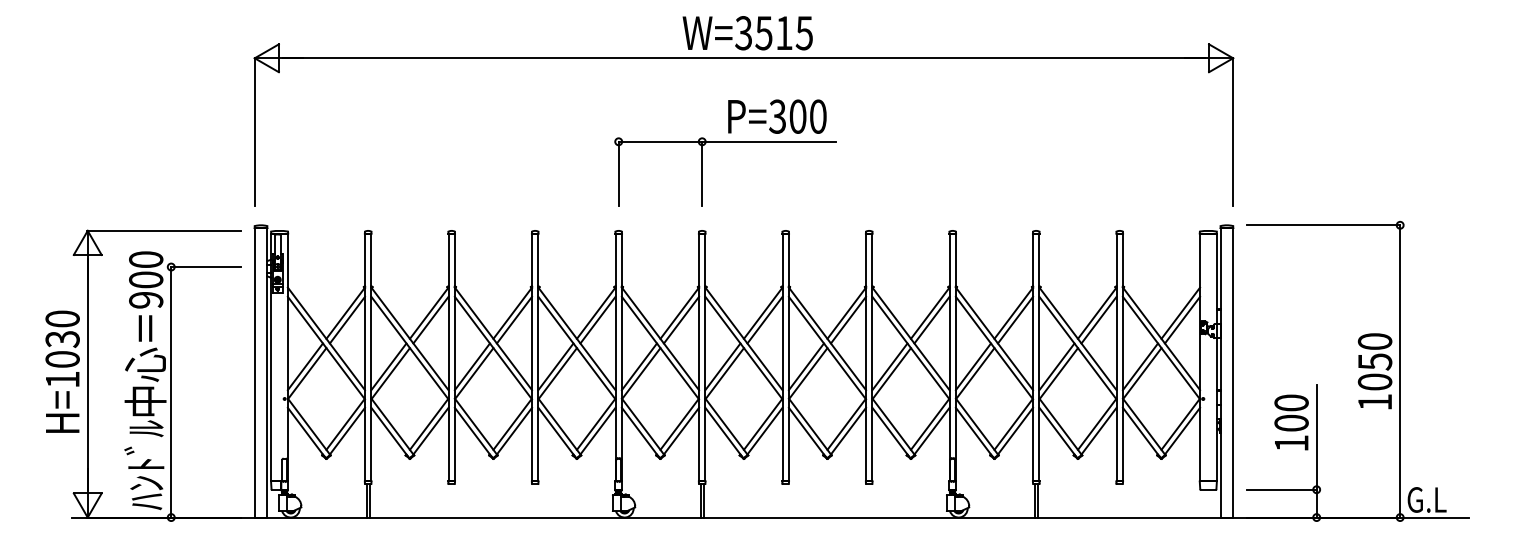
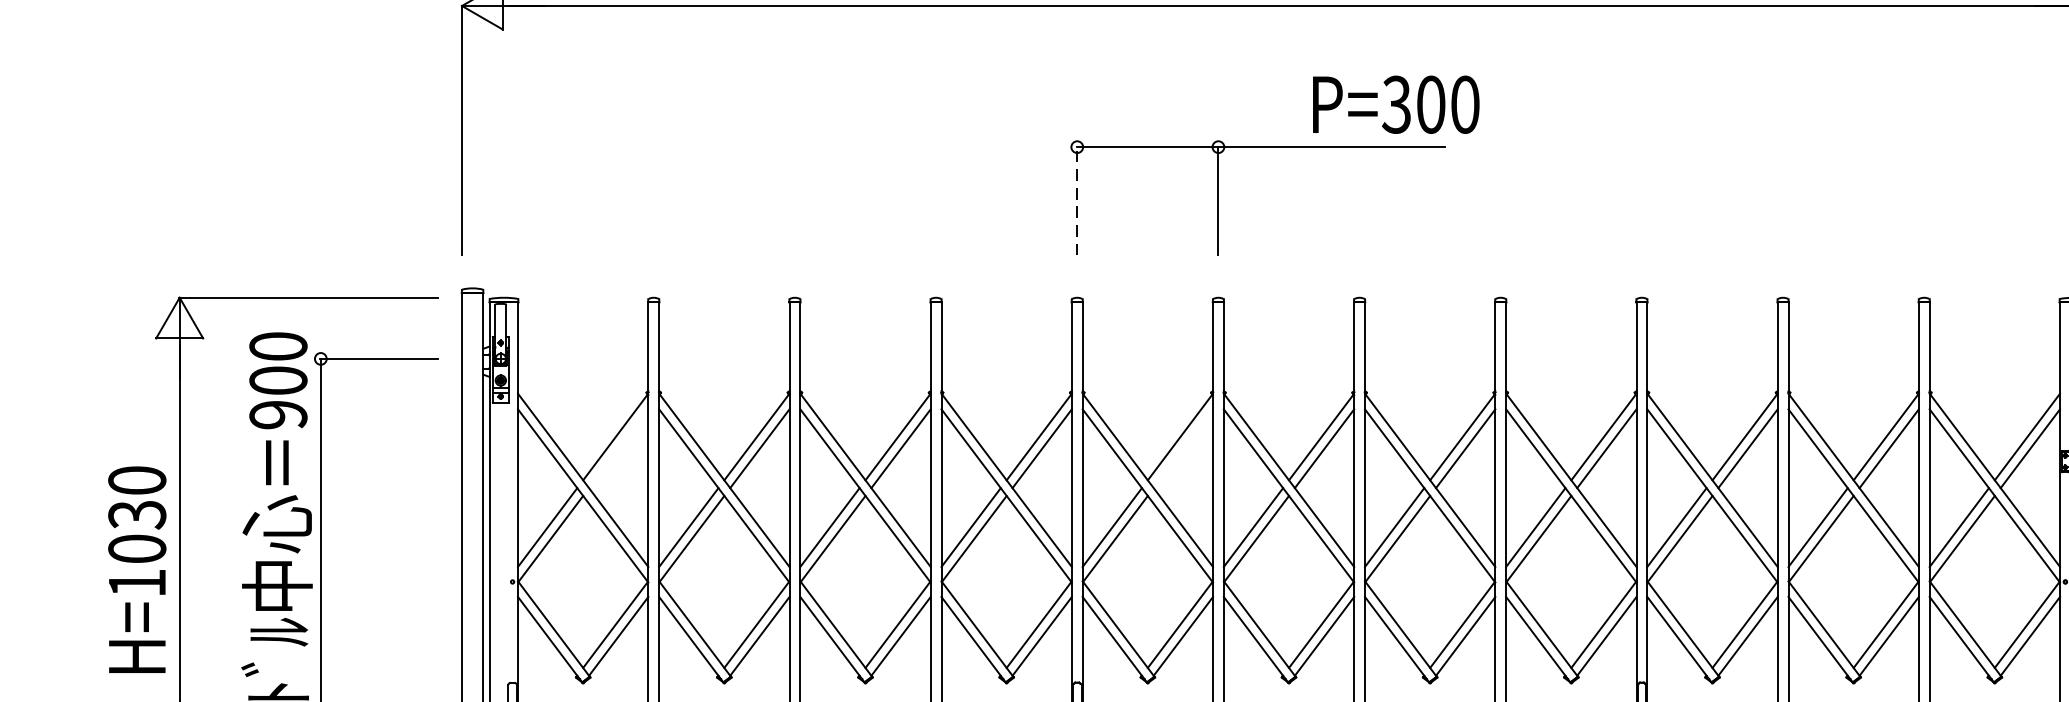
text: (777, 116) -> (1396, 104), moved
line: (618, 173) -> (1076, 200), solid -> dashed
line: (347, 319) -> (618, 447), removed
line: (681, 319) -> (1183, 447), removed
text: (62, 371) -> (136, 569), moved

